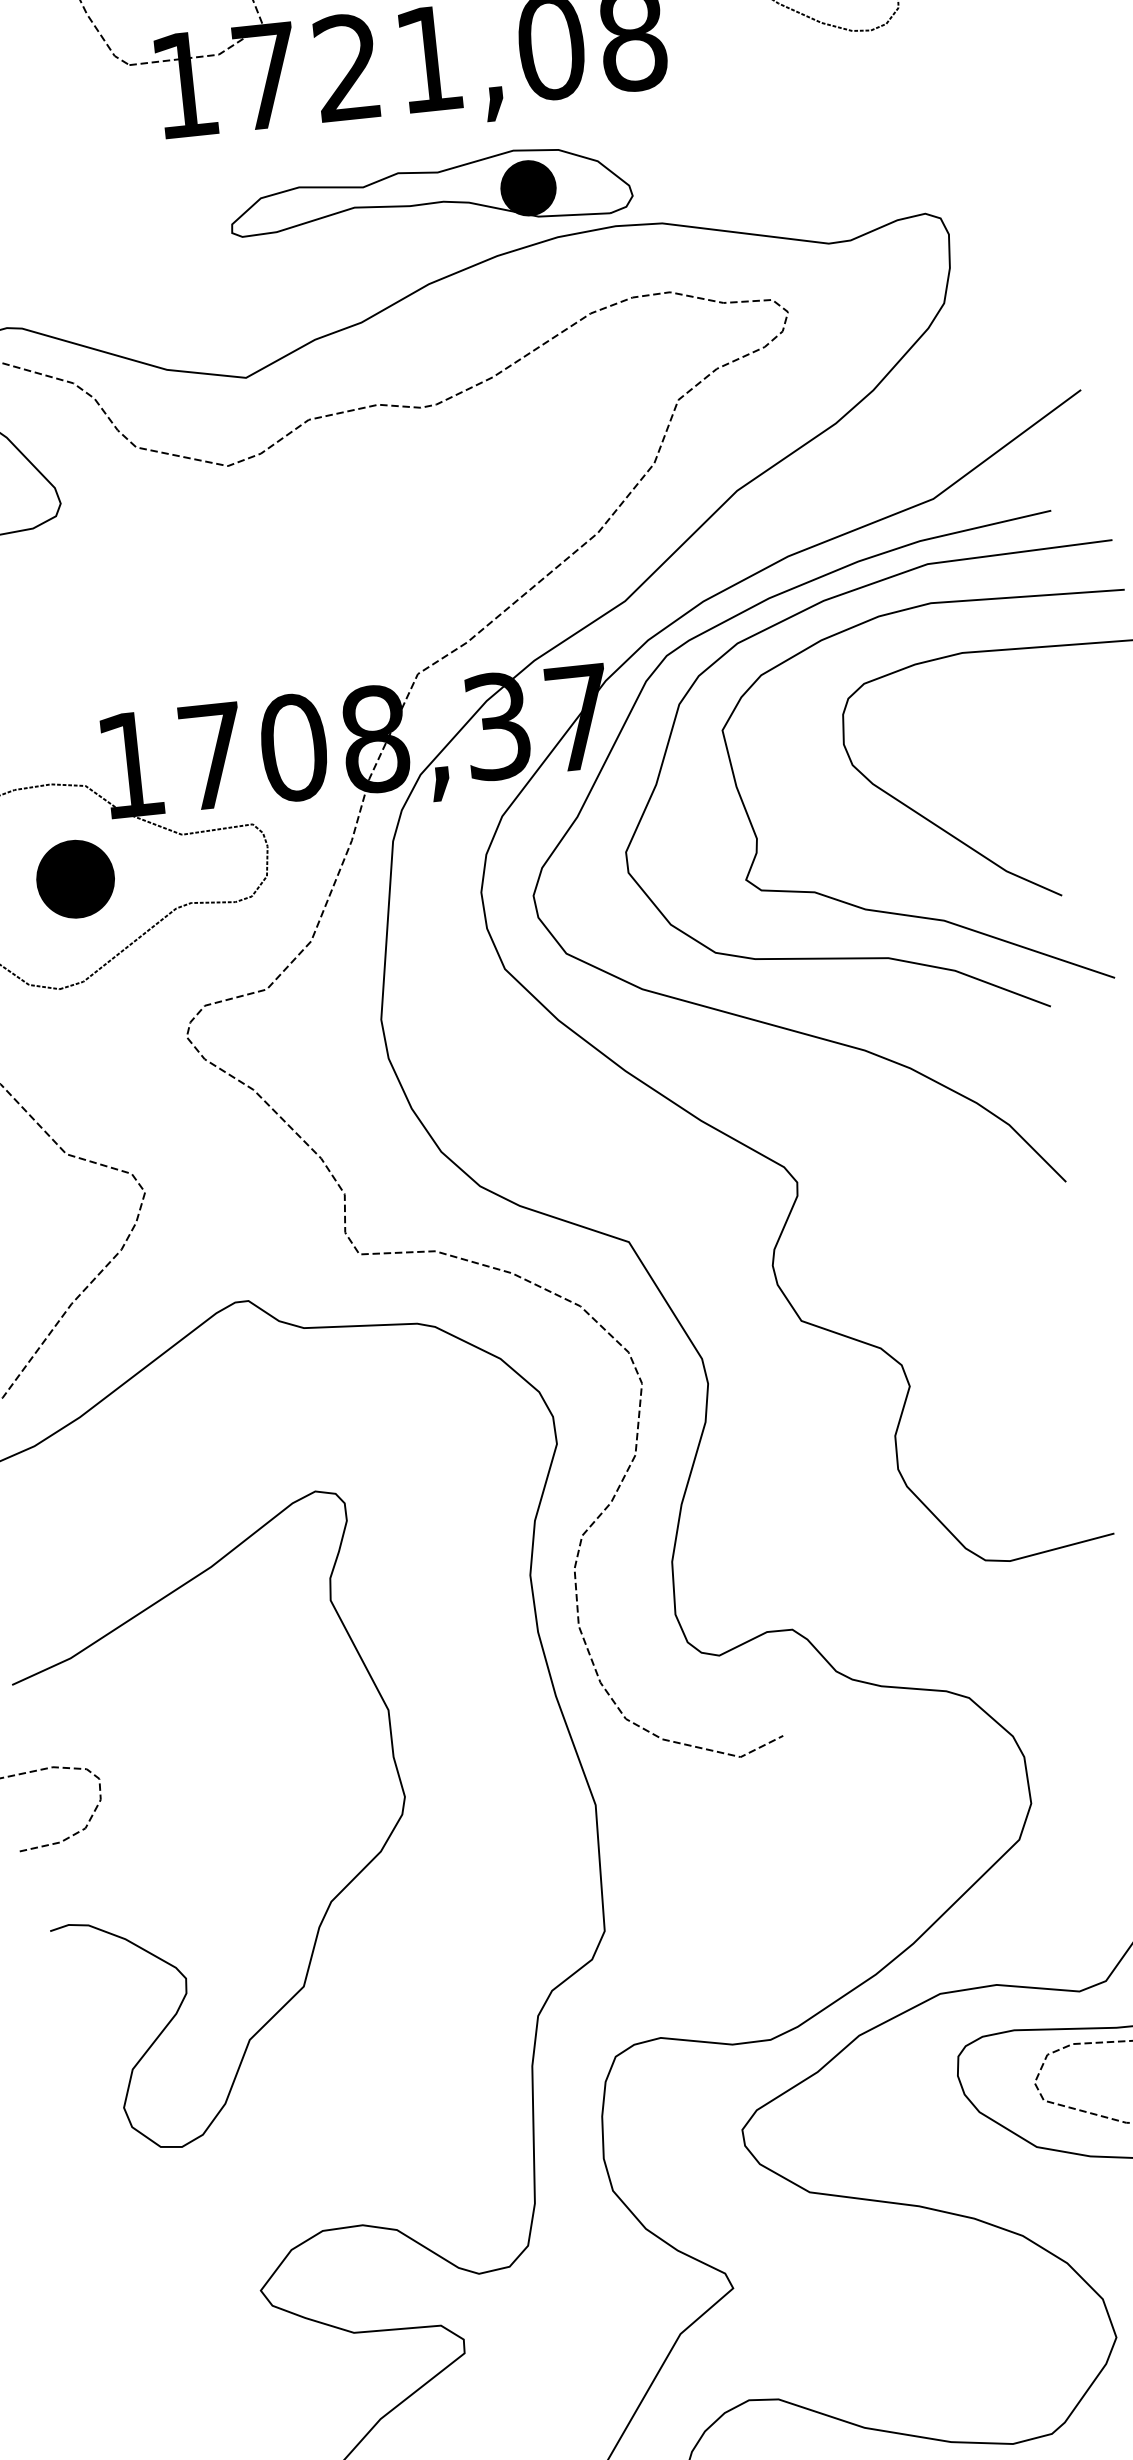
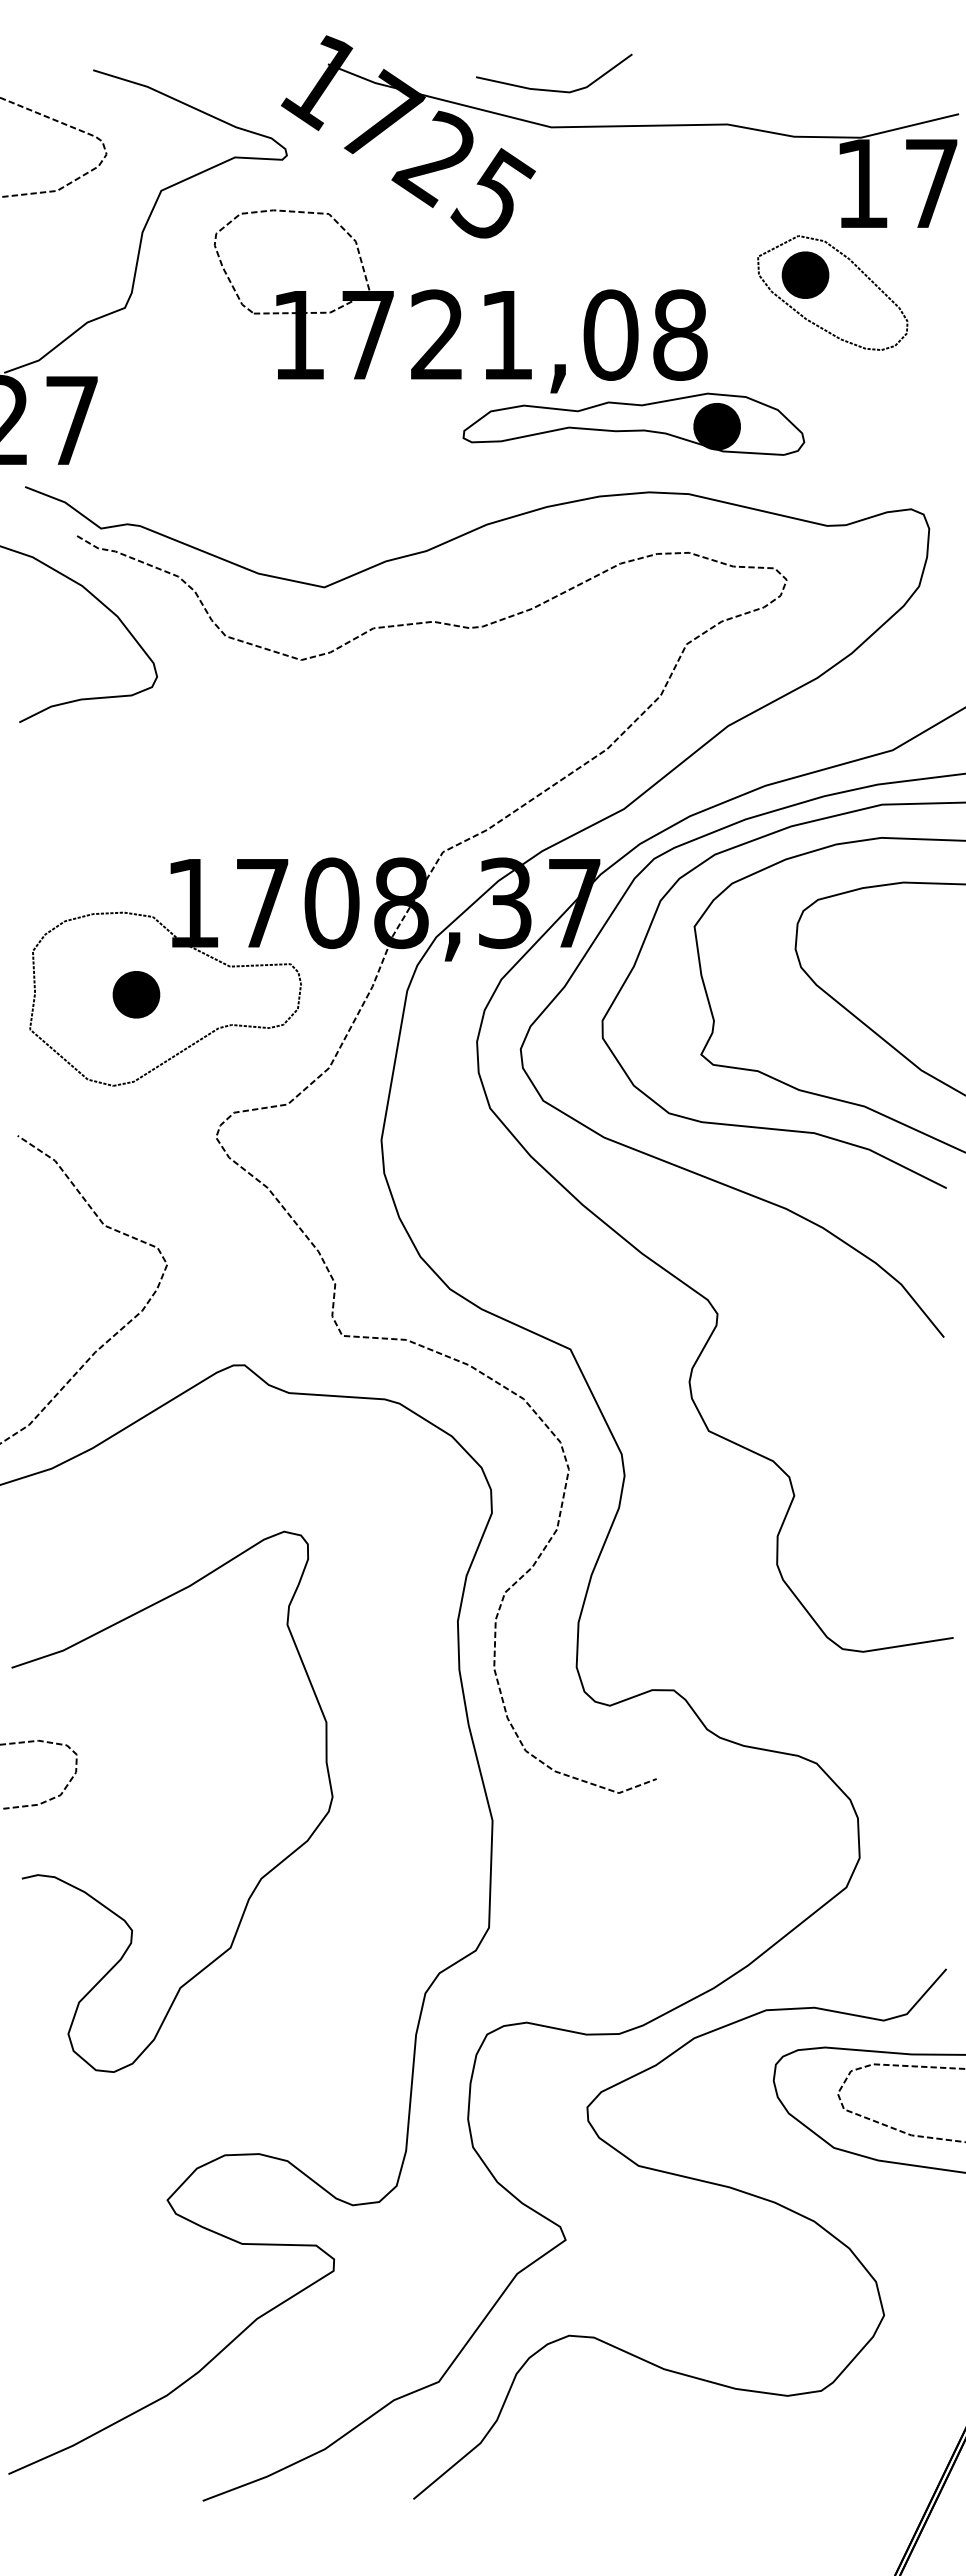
part: (429, 194) -> (633, 423), moved
part: (75, 879) -> (136, 994), size x0.71

